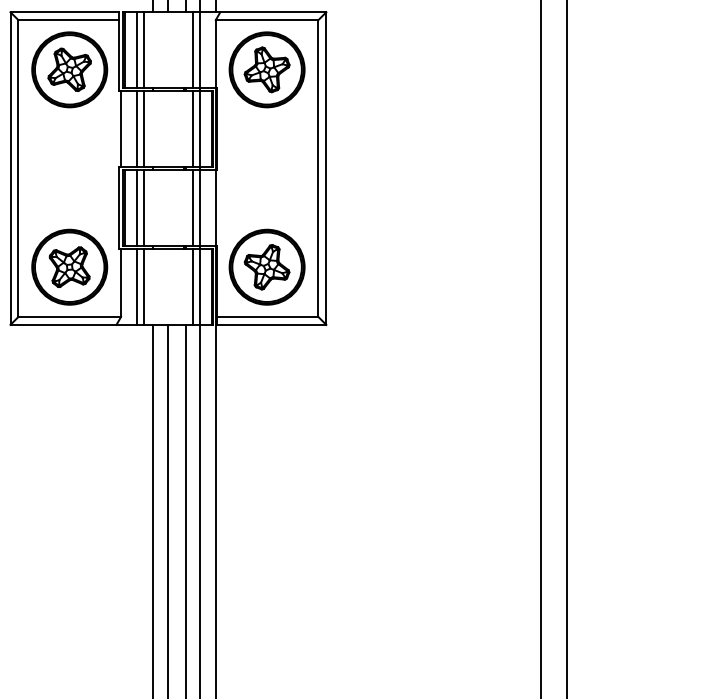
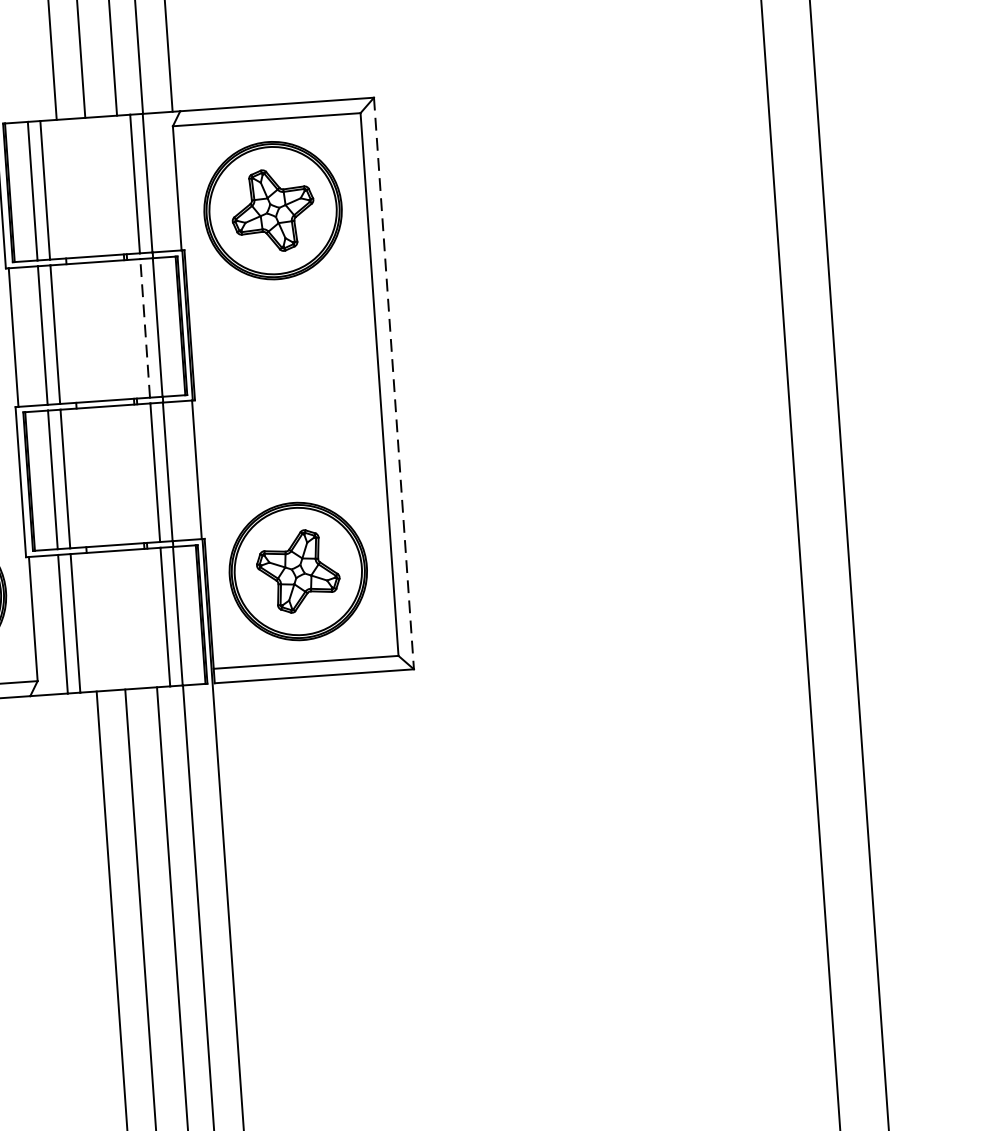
line: (193, 129) -> (146, 329), solid -> dashed
line: (326, 169) -> (394, 385), solid -> dashed

